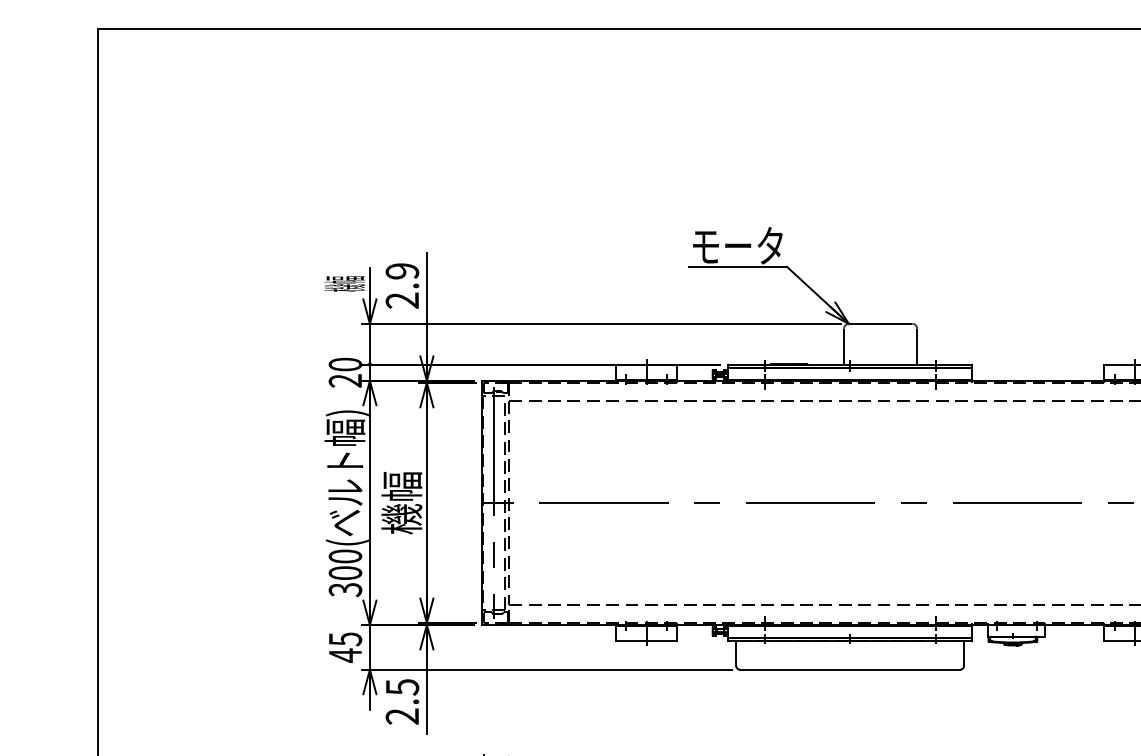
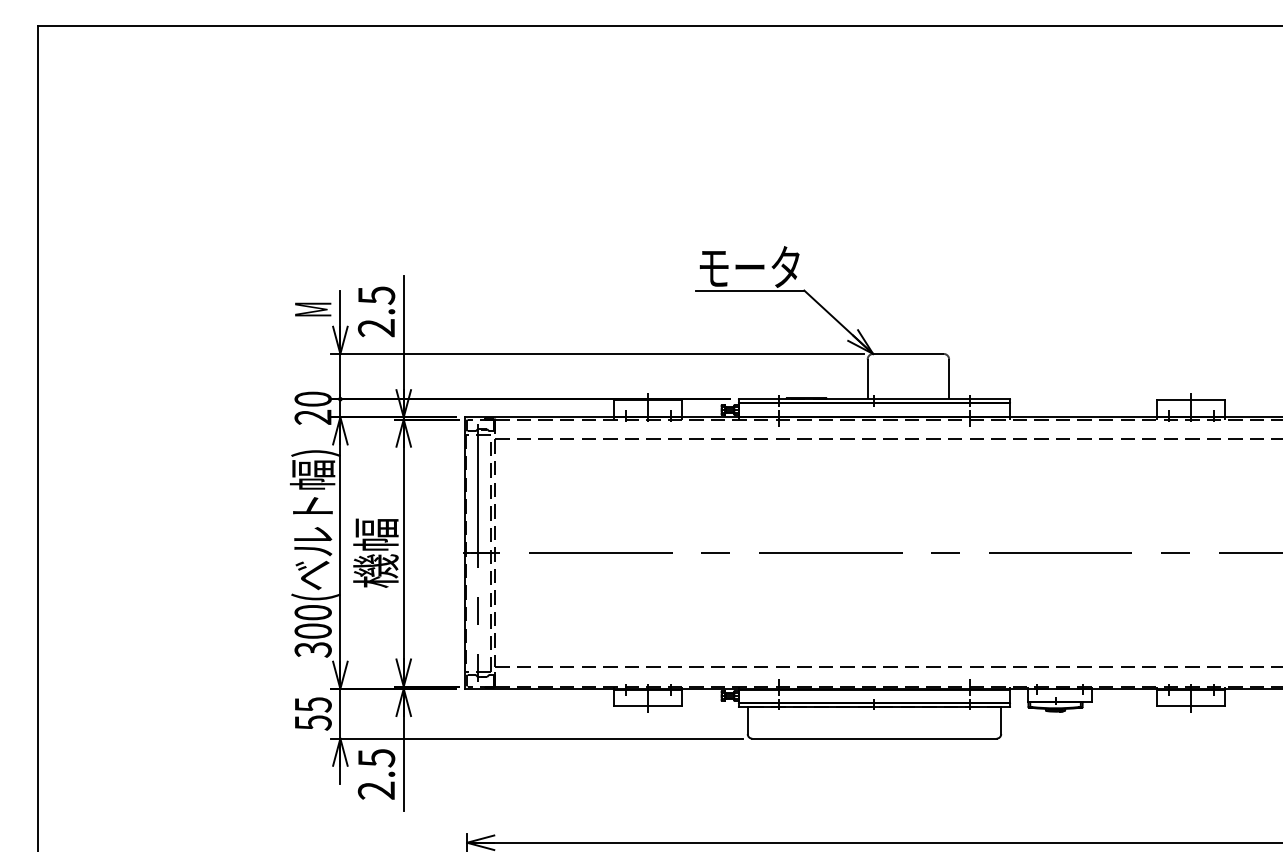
text: (402, 271) -> (376, 295), 2.9 -> 2.5
text: (344, 283) -> (312, 309), 機幅 -> M
text: (345, 655) -> (313, 722), 45 -> 55

